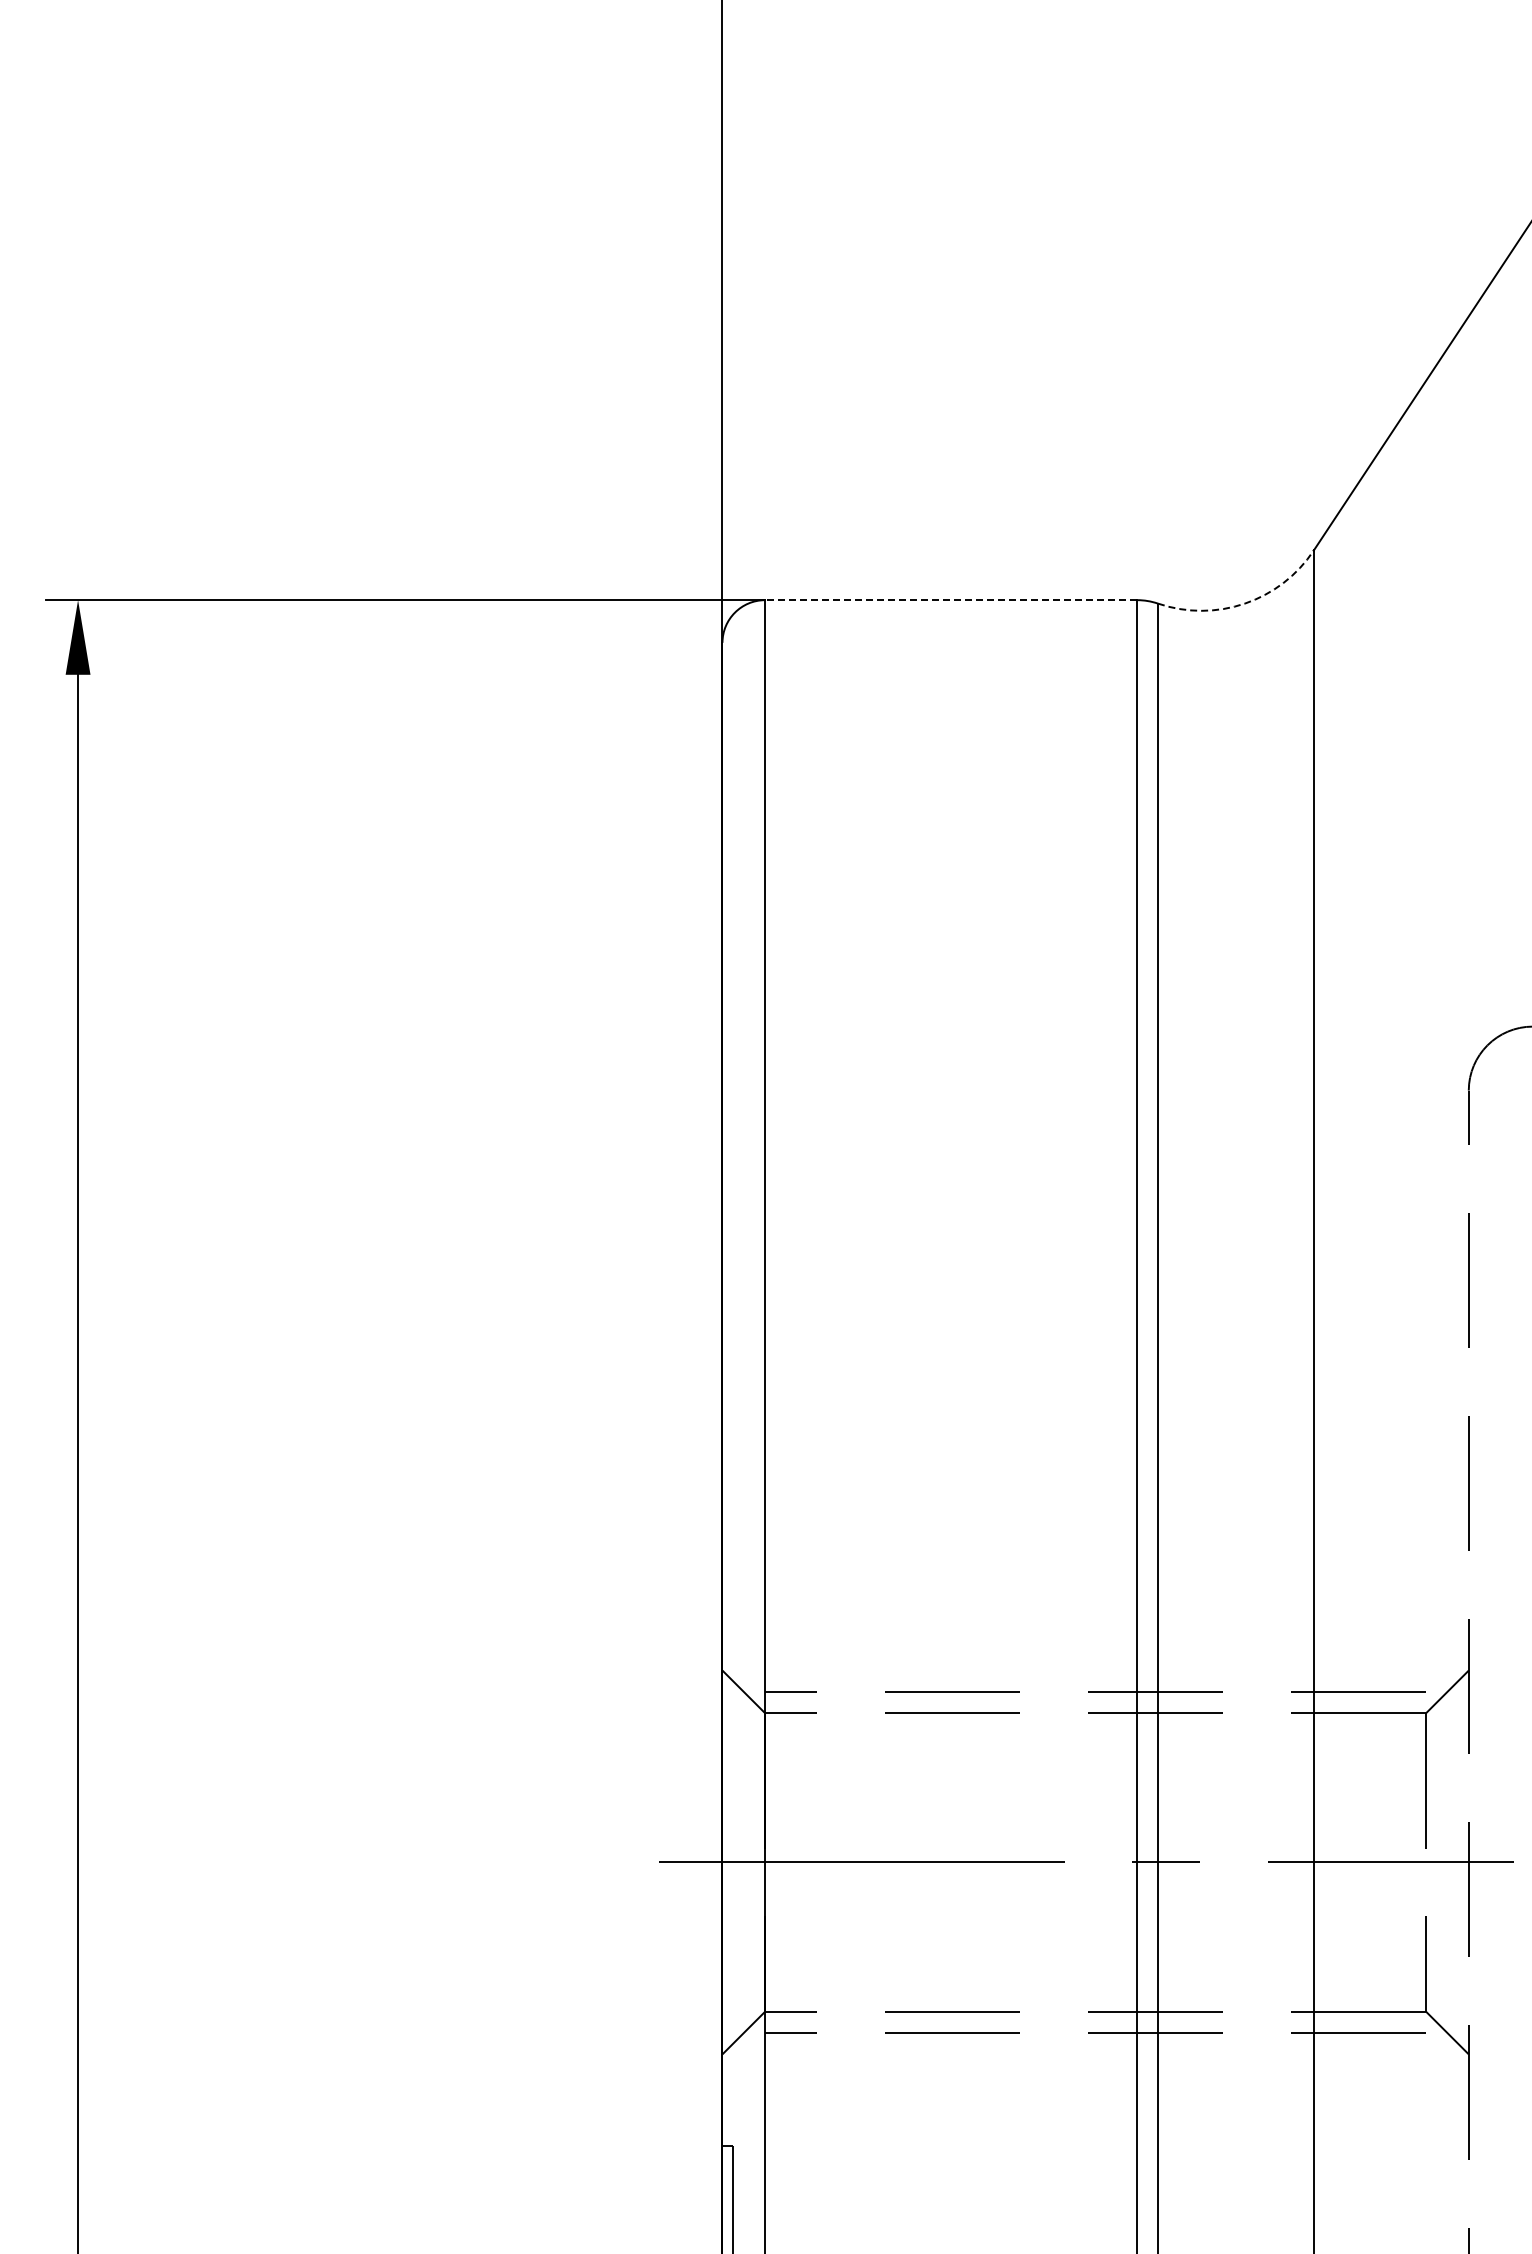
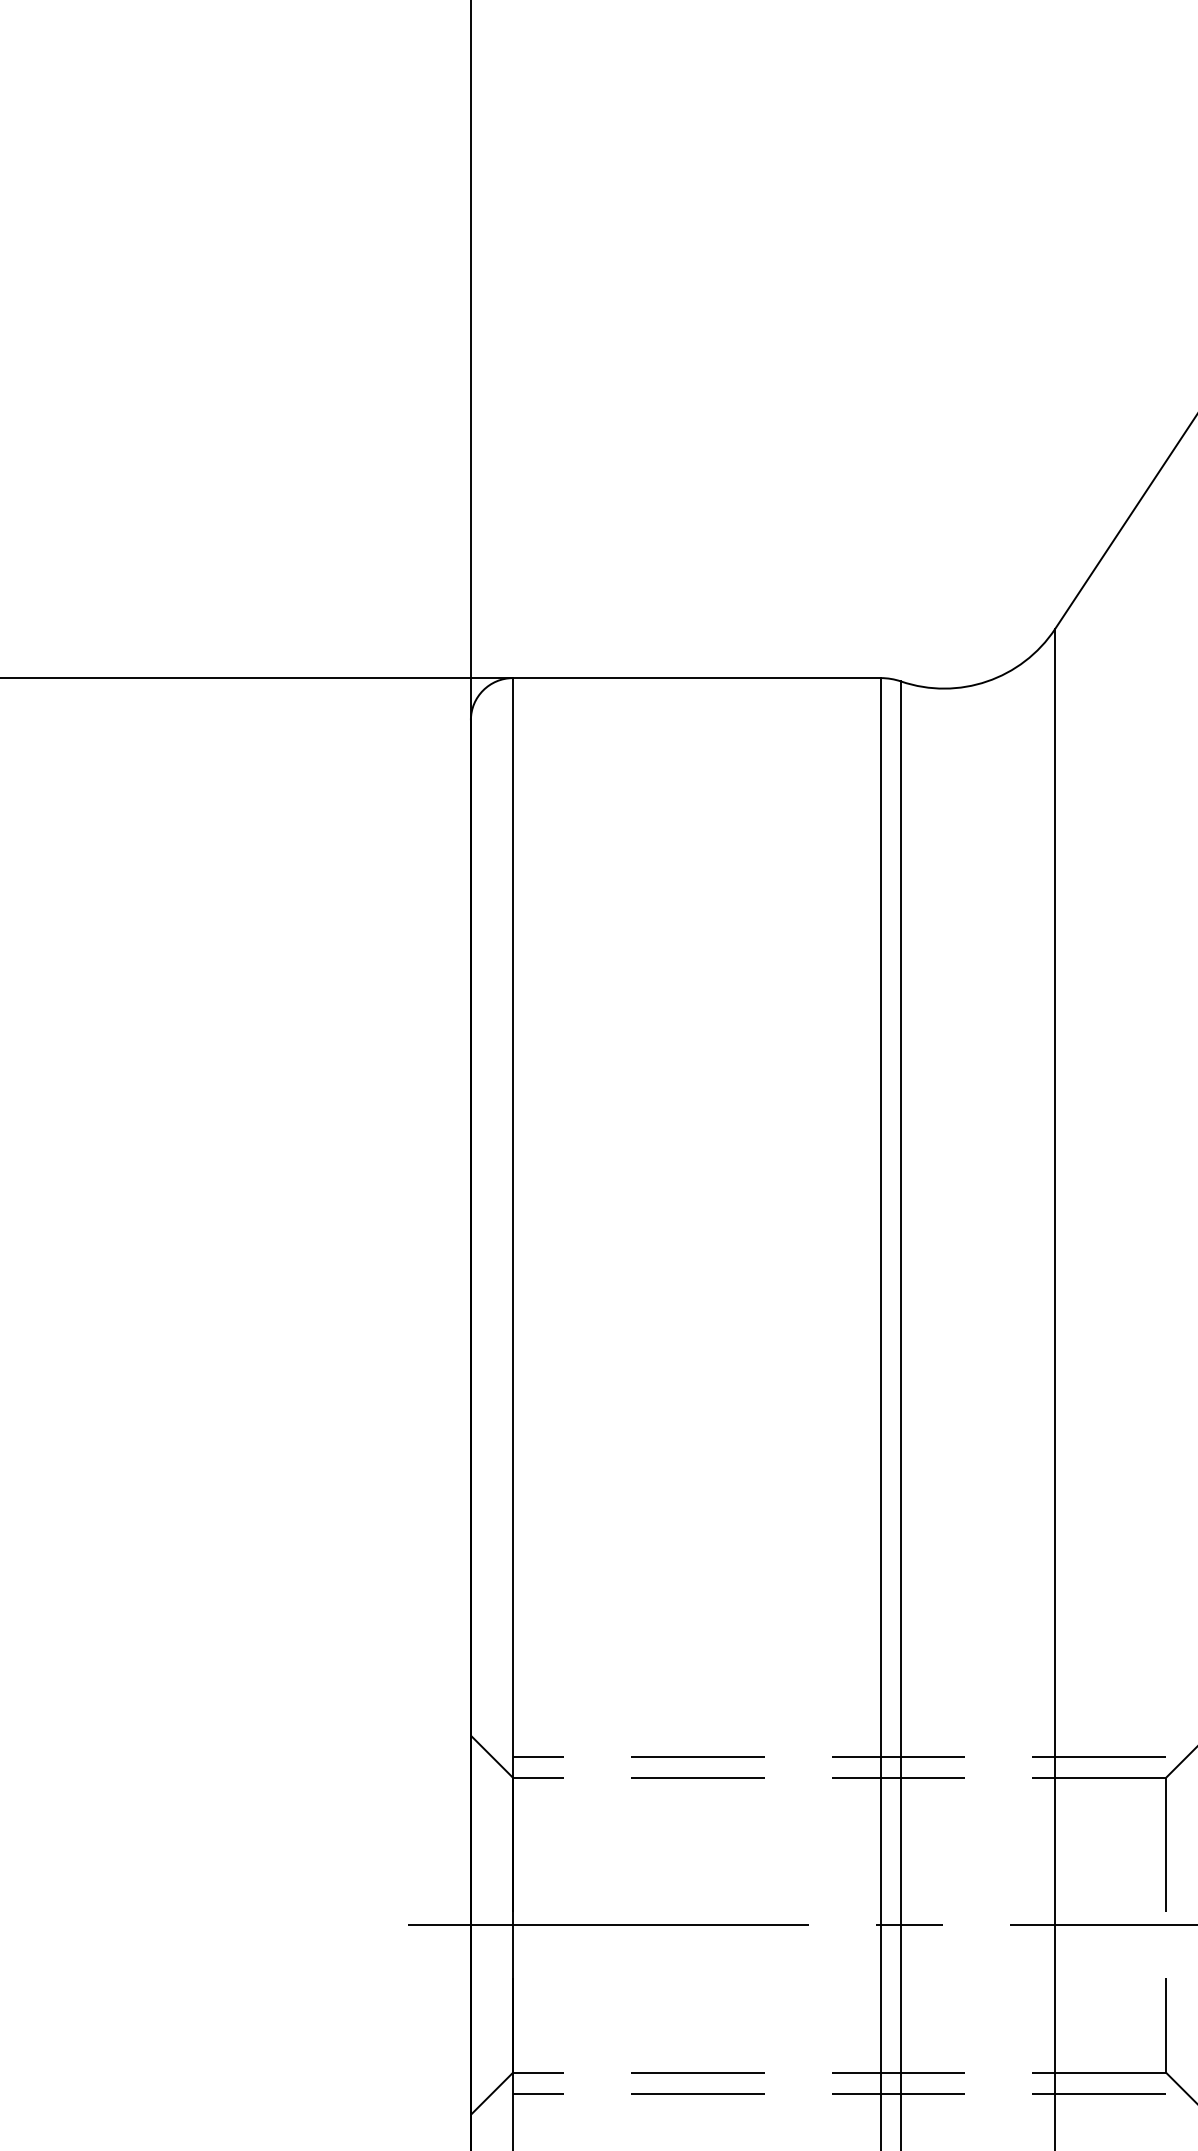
line: (950, 600) -> (696, 678), dashed -> solid
arc: (1244, 603) -> (986, 681), dashed -> solid

